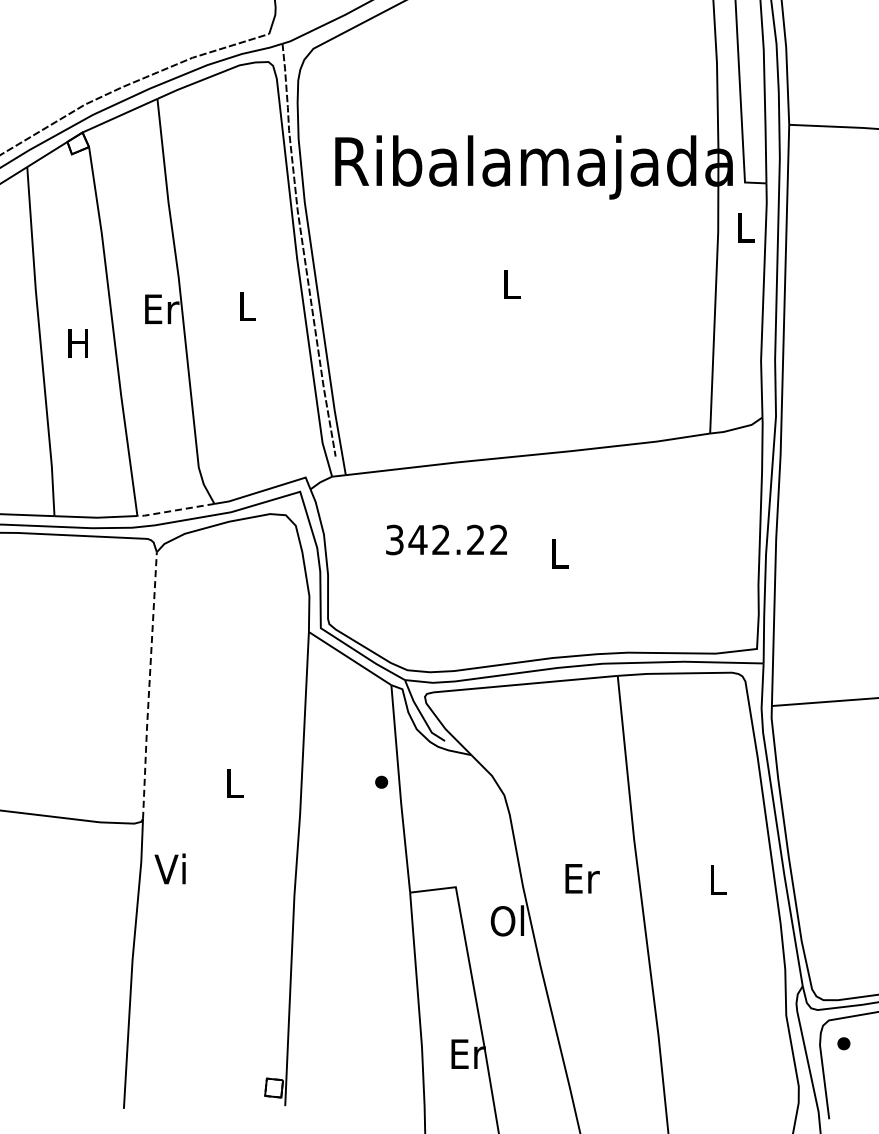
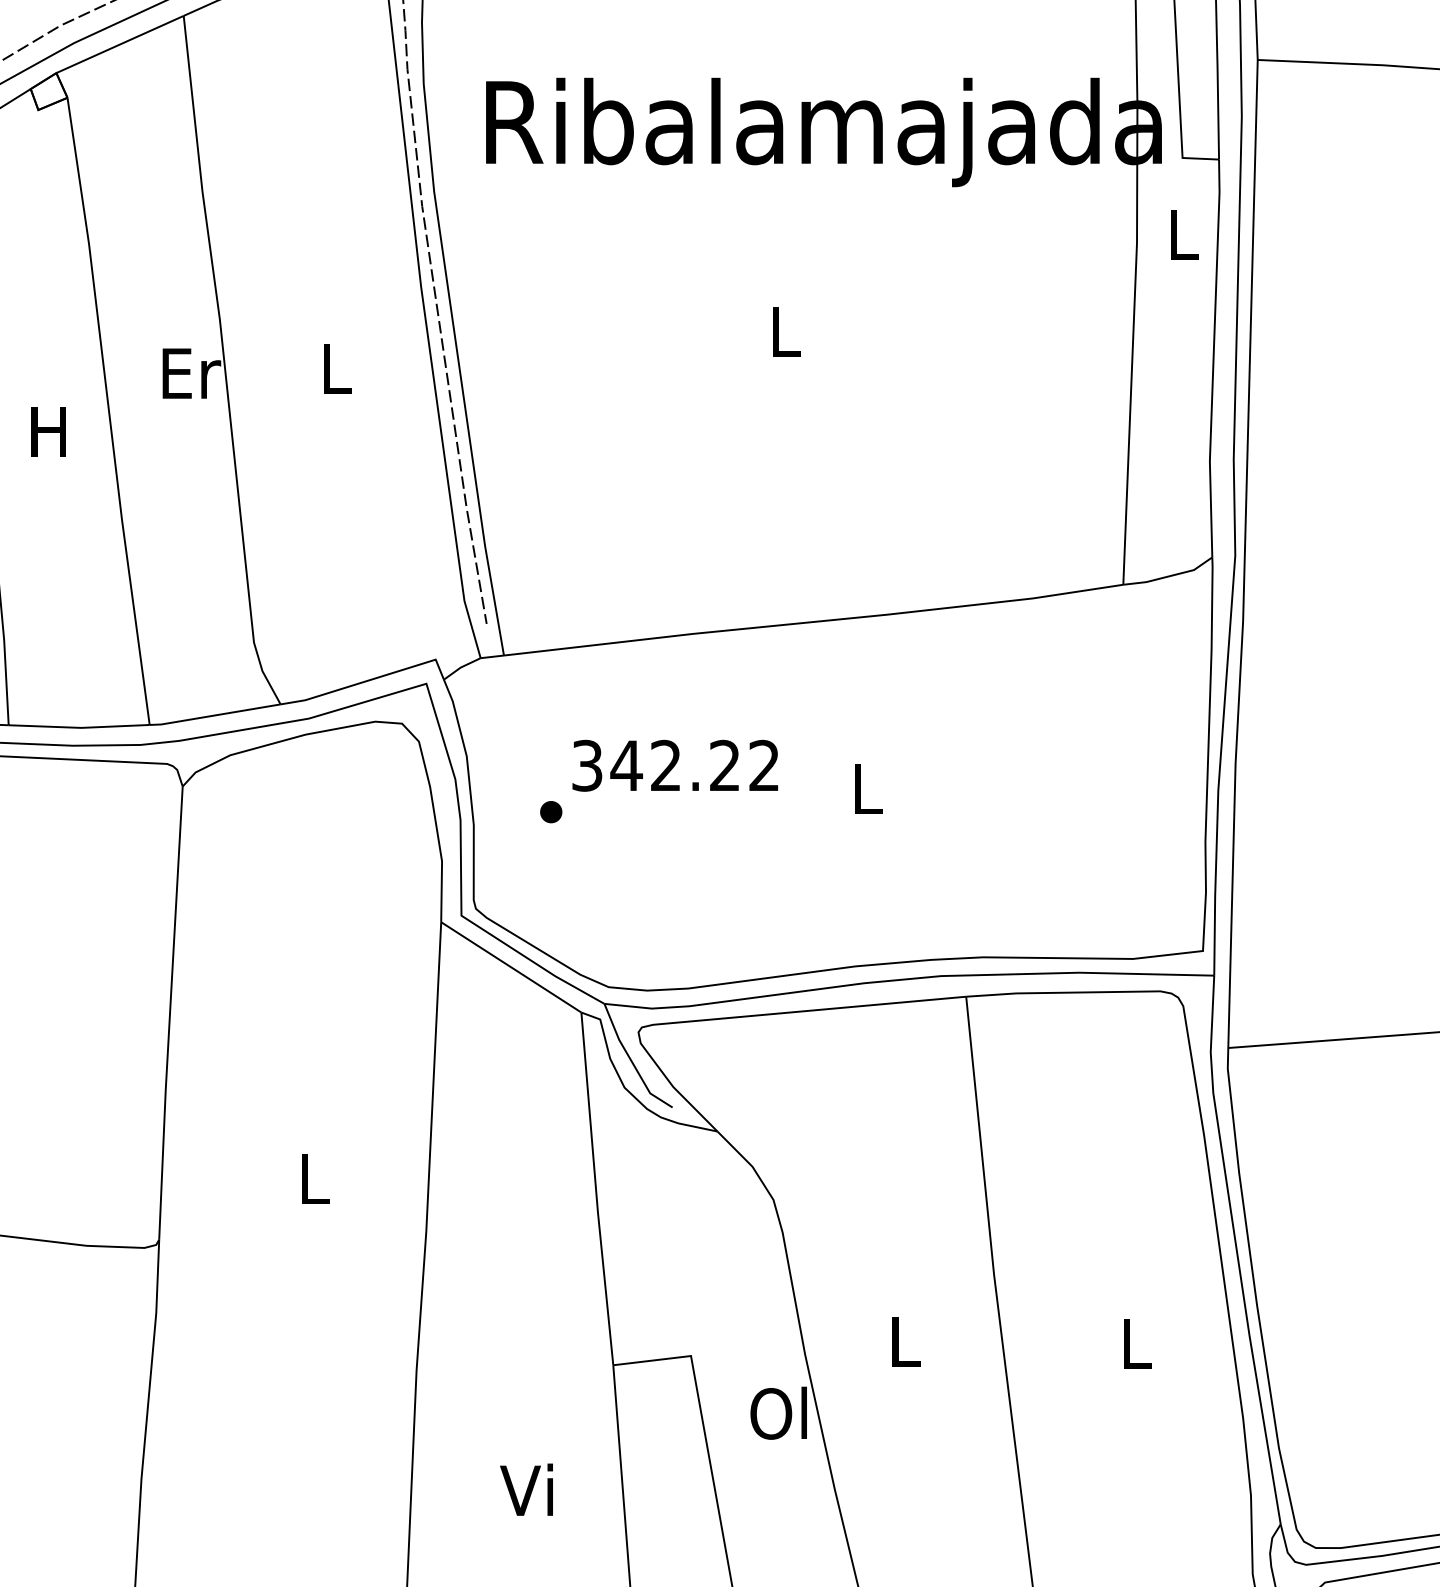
line: (175, 510) -> (214, 715), dashed -> solid
line: (149, 685) -> (170, 1013), dashed -> solid
part: (381, 781) -> (551, 810), moved
text: (169, 868) -> (525, 1489), moved
text: (582, 878) -> (906, 1341), Er -> L

